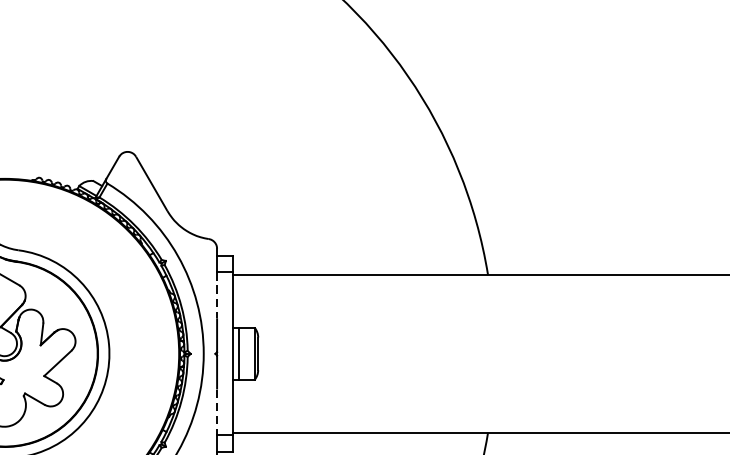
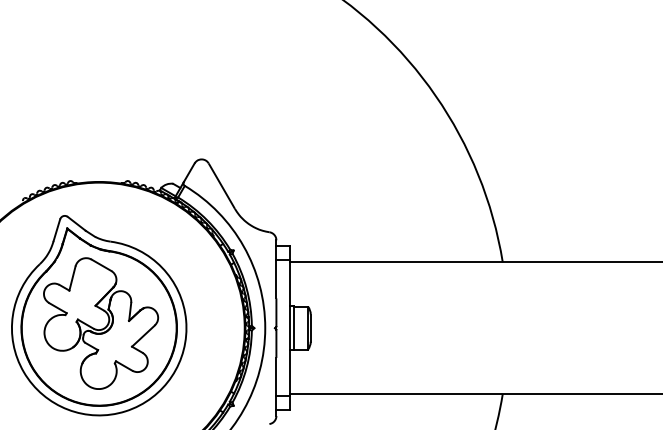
line: (217, 295) -> (276, 279), dashed -> solid
line: (217, 412) -> (276, 377), dashed -> solid

